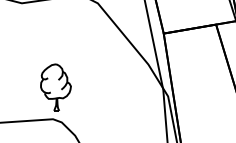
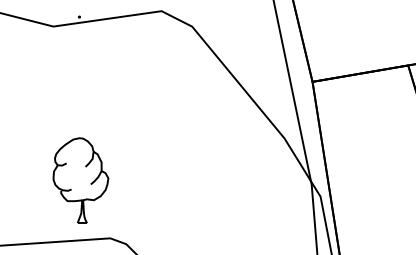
part: (55, 87) -> (80, 180), moved

